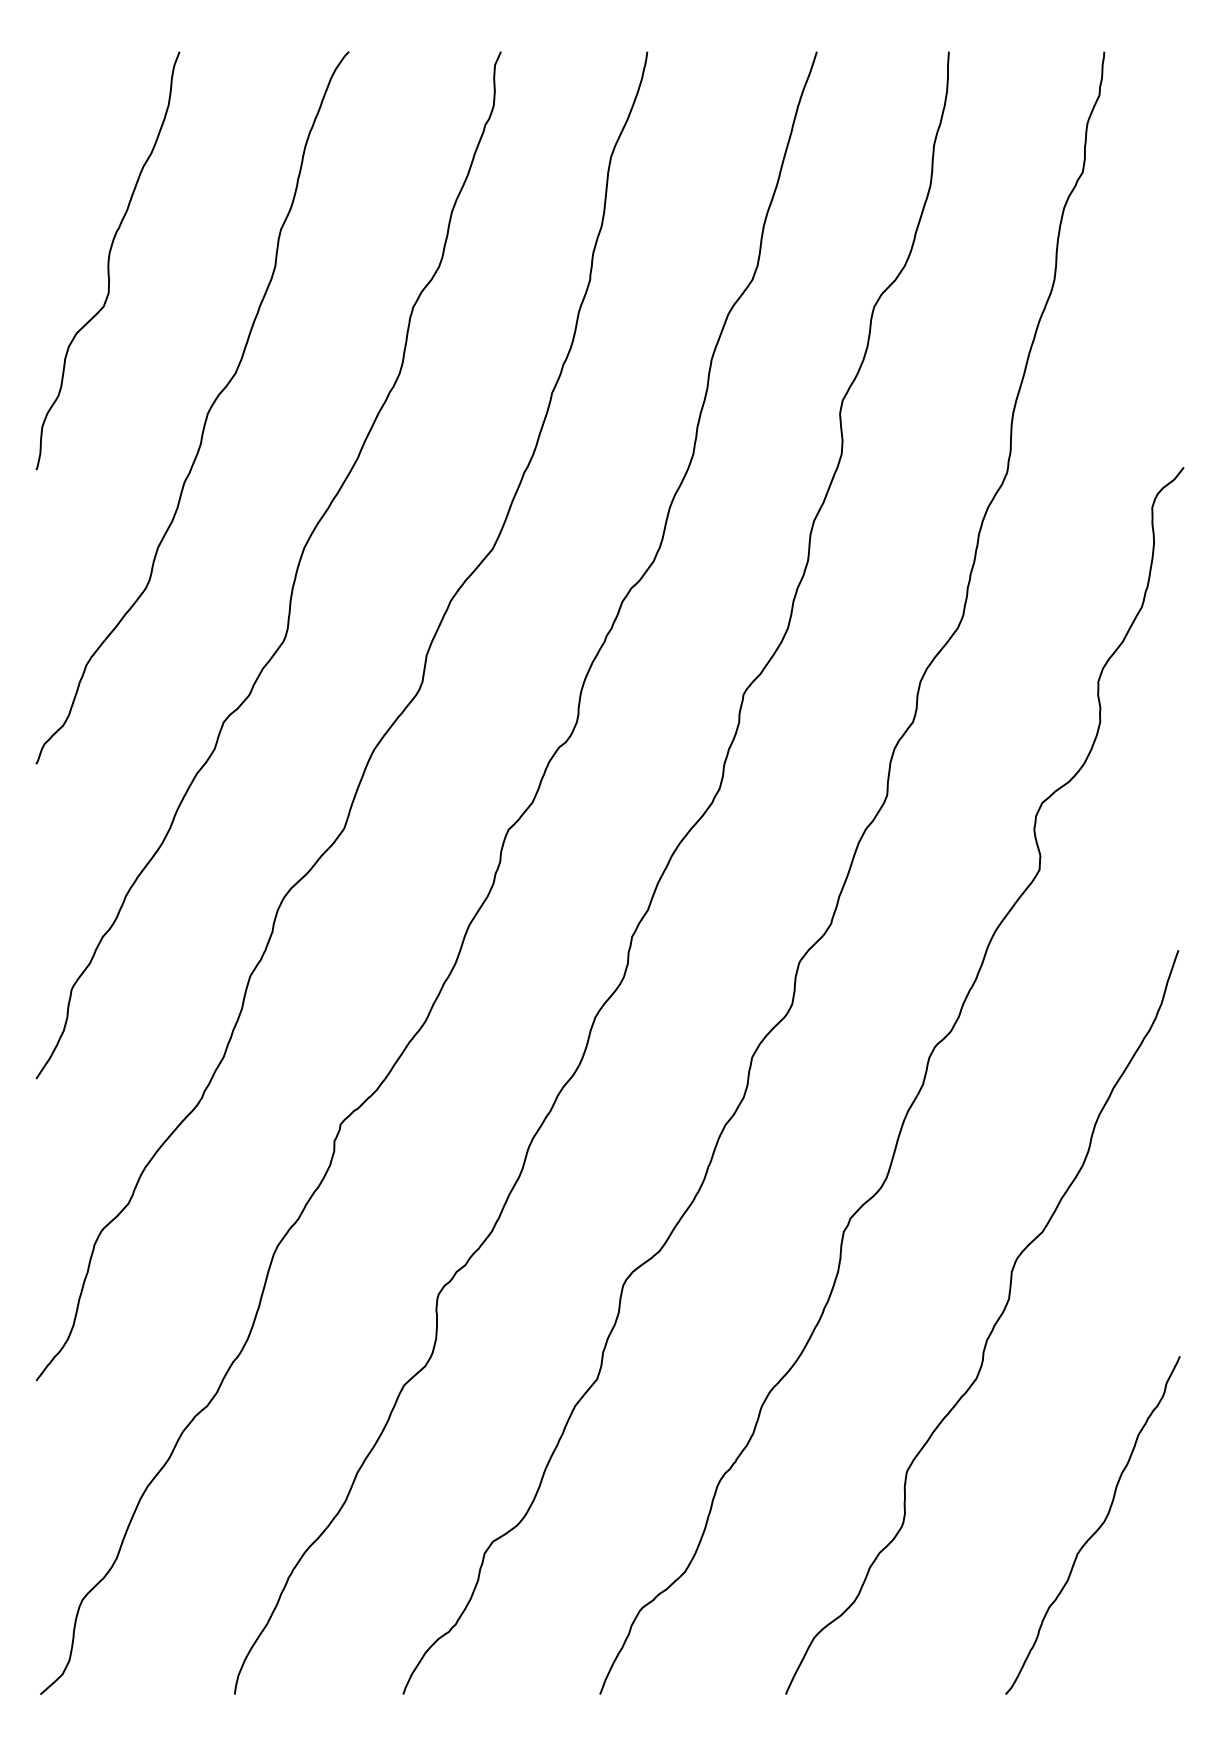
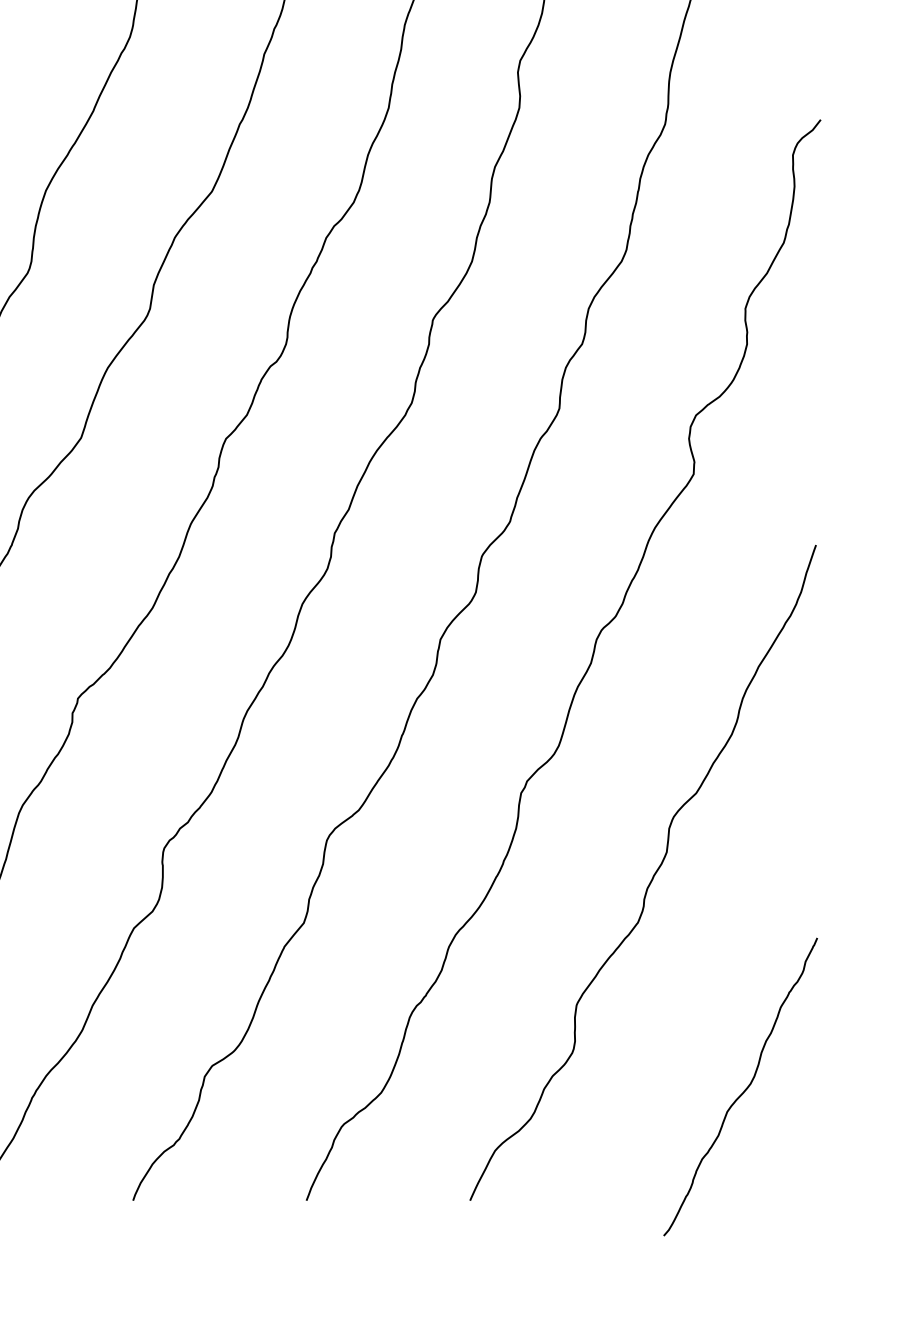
curve: (1096, 1529) -> (743, 1090), moved

